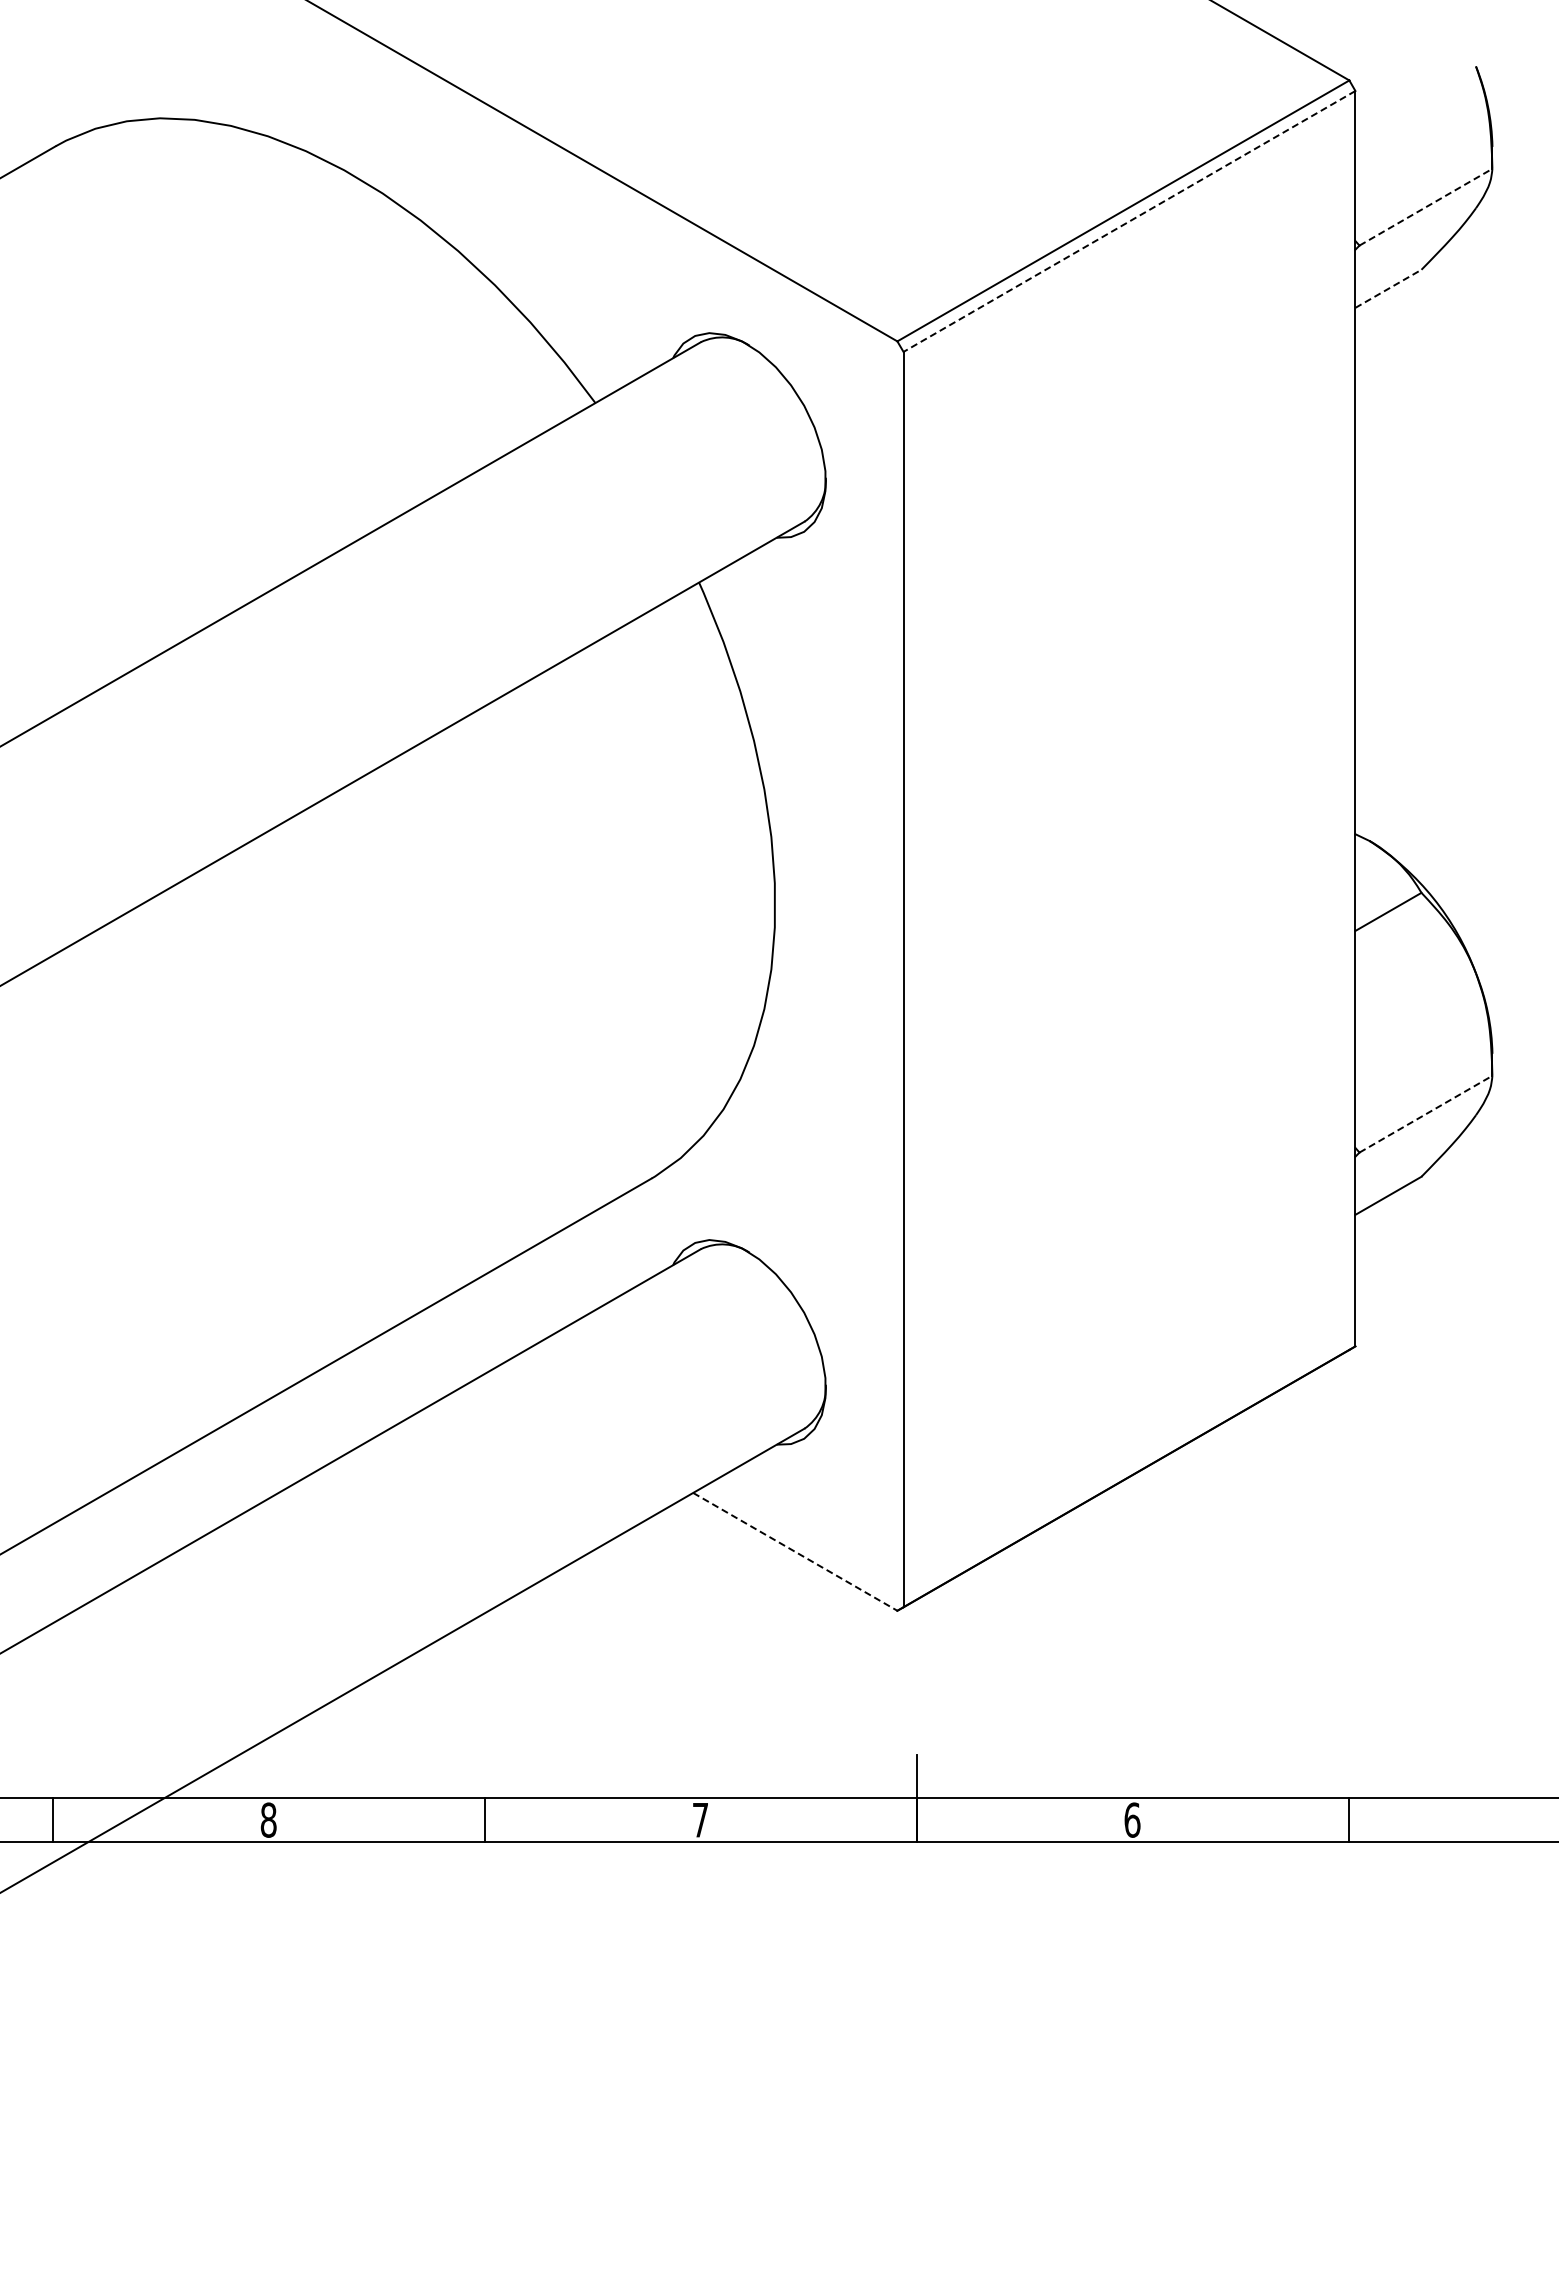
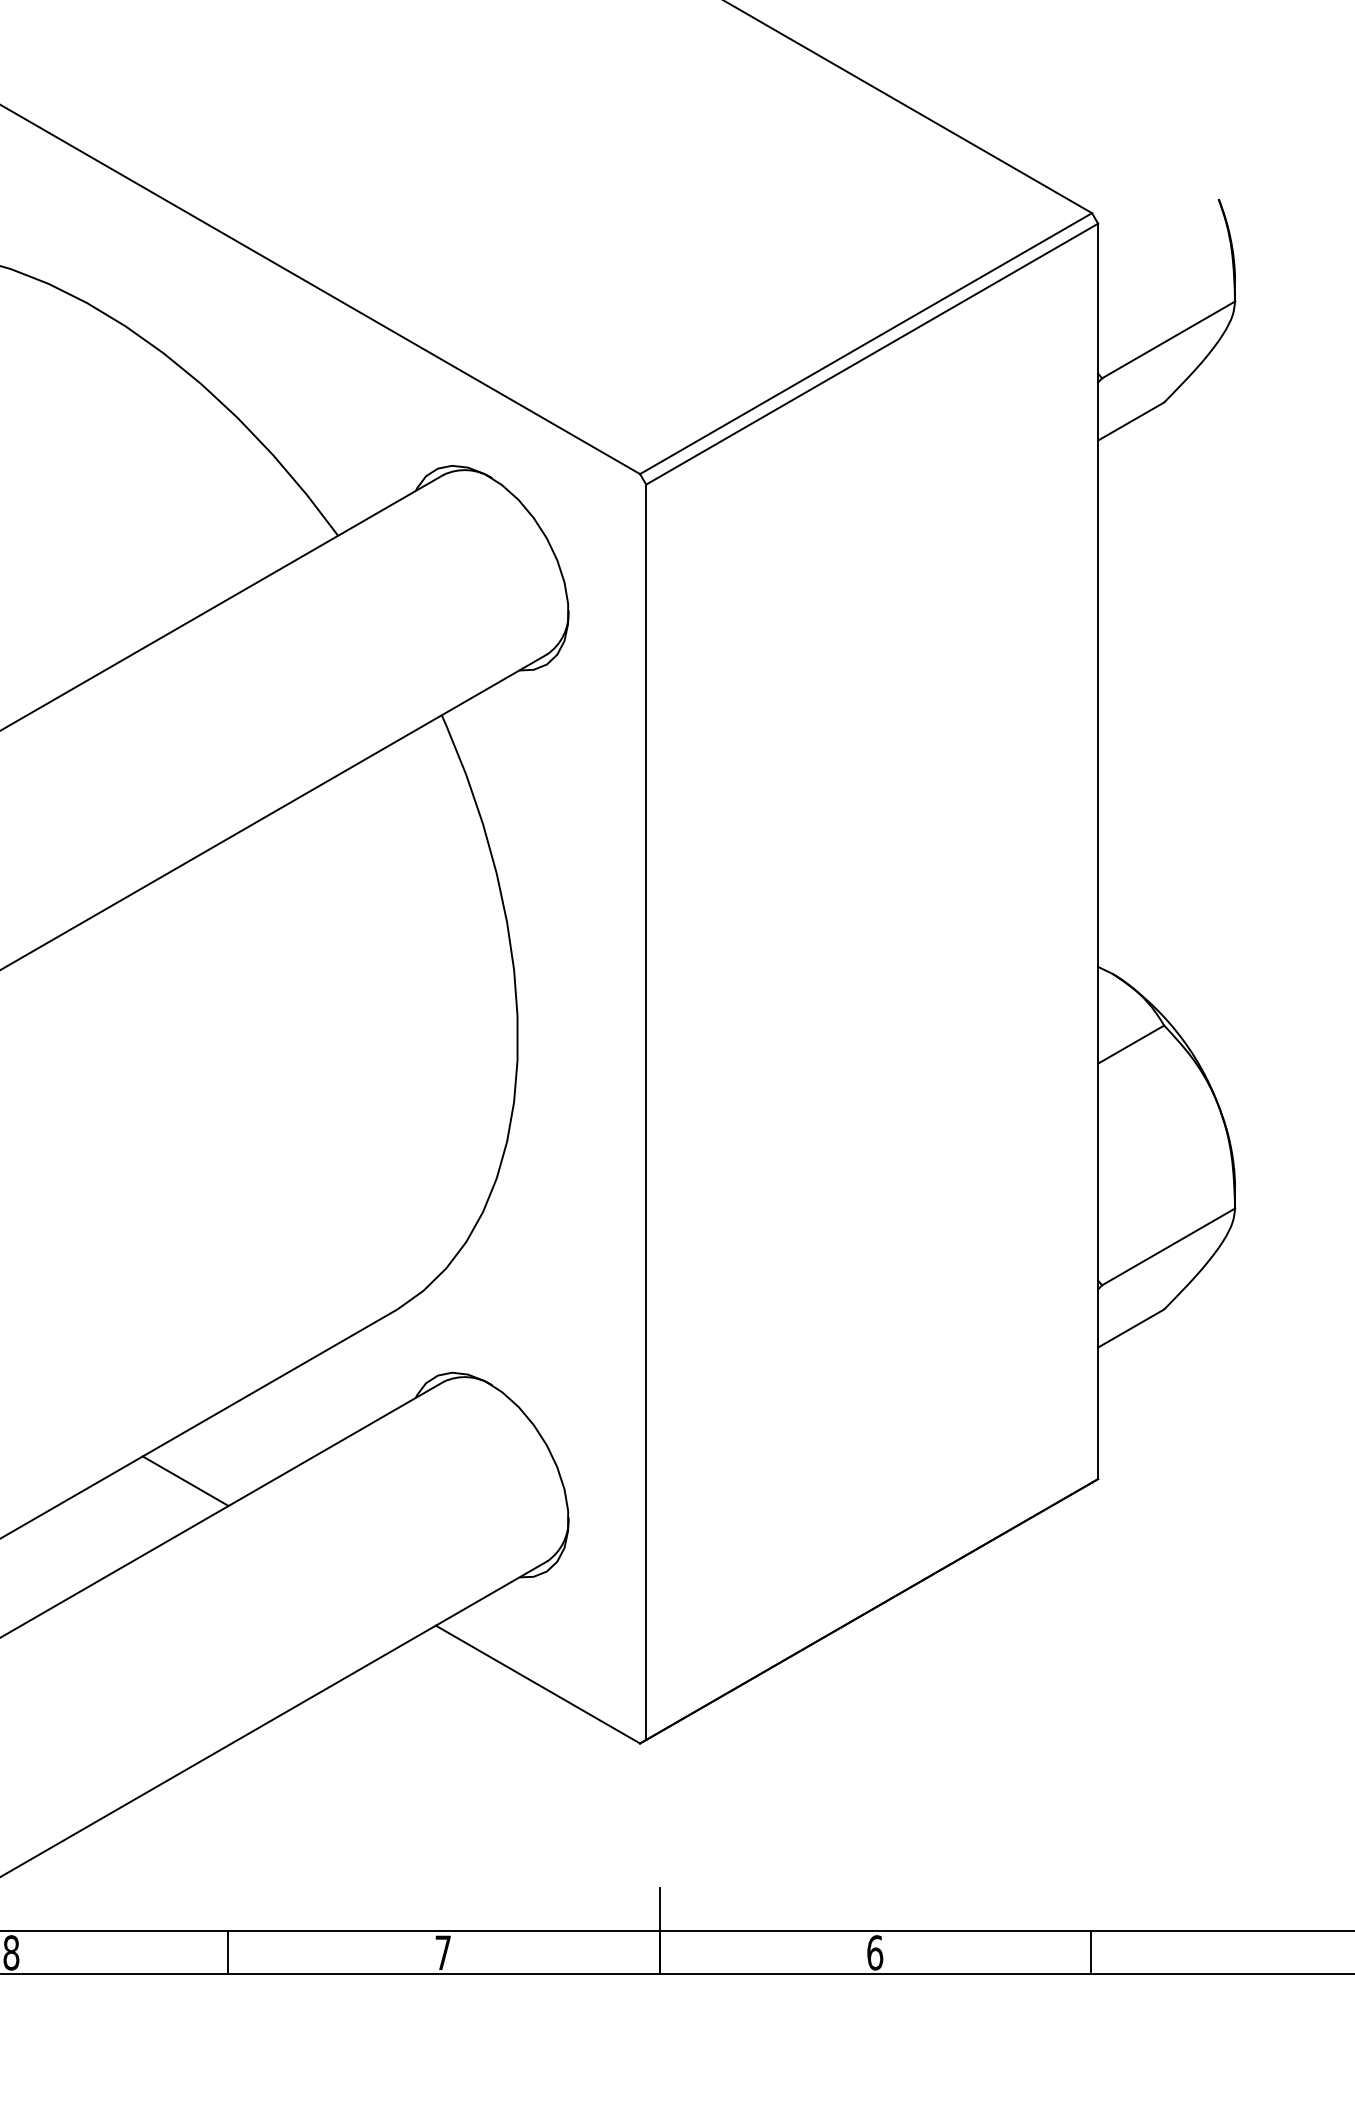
line: (1425, 207) -> (1168, 340), dashed -> solid
line: (1129, 221) -> (872, 354), dashed -> solid
line: (1388, 288) -> (1131, 421), dashed -> solid
line: (1425, 1114) -> (1168, 1247), dashed -> solid
line: (442, 1348) -> (185, 1481), added
line: (795, 1551) -> (538, 1684), dashed -> solid

